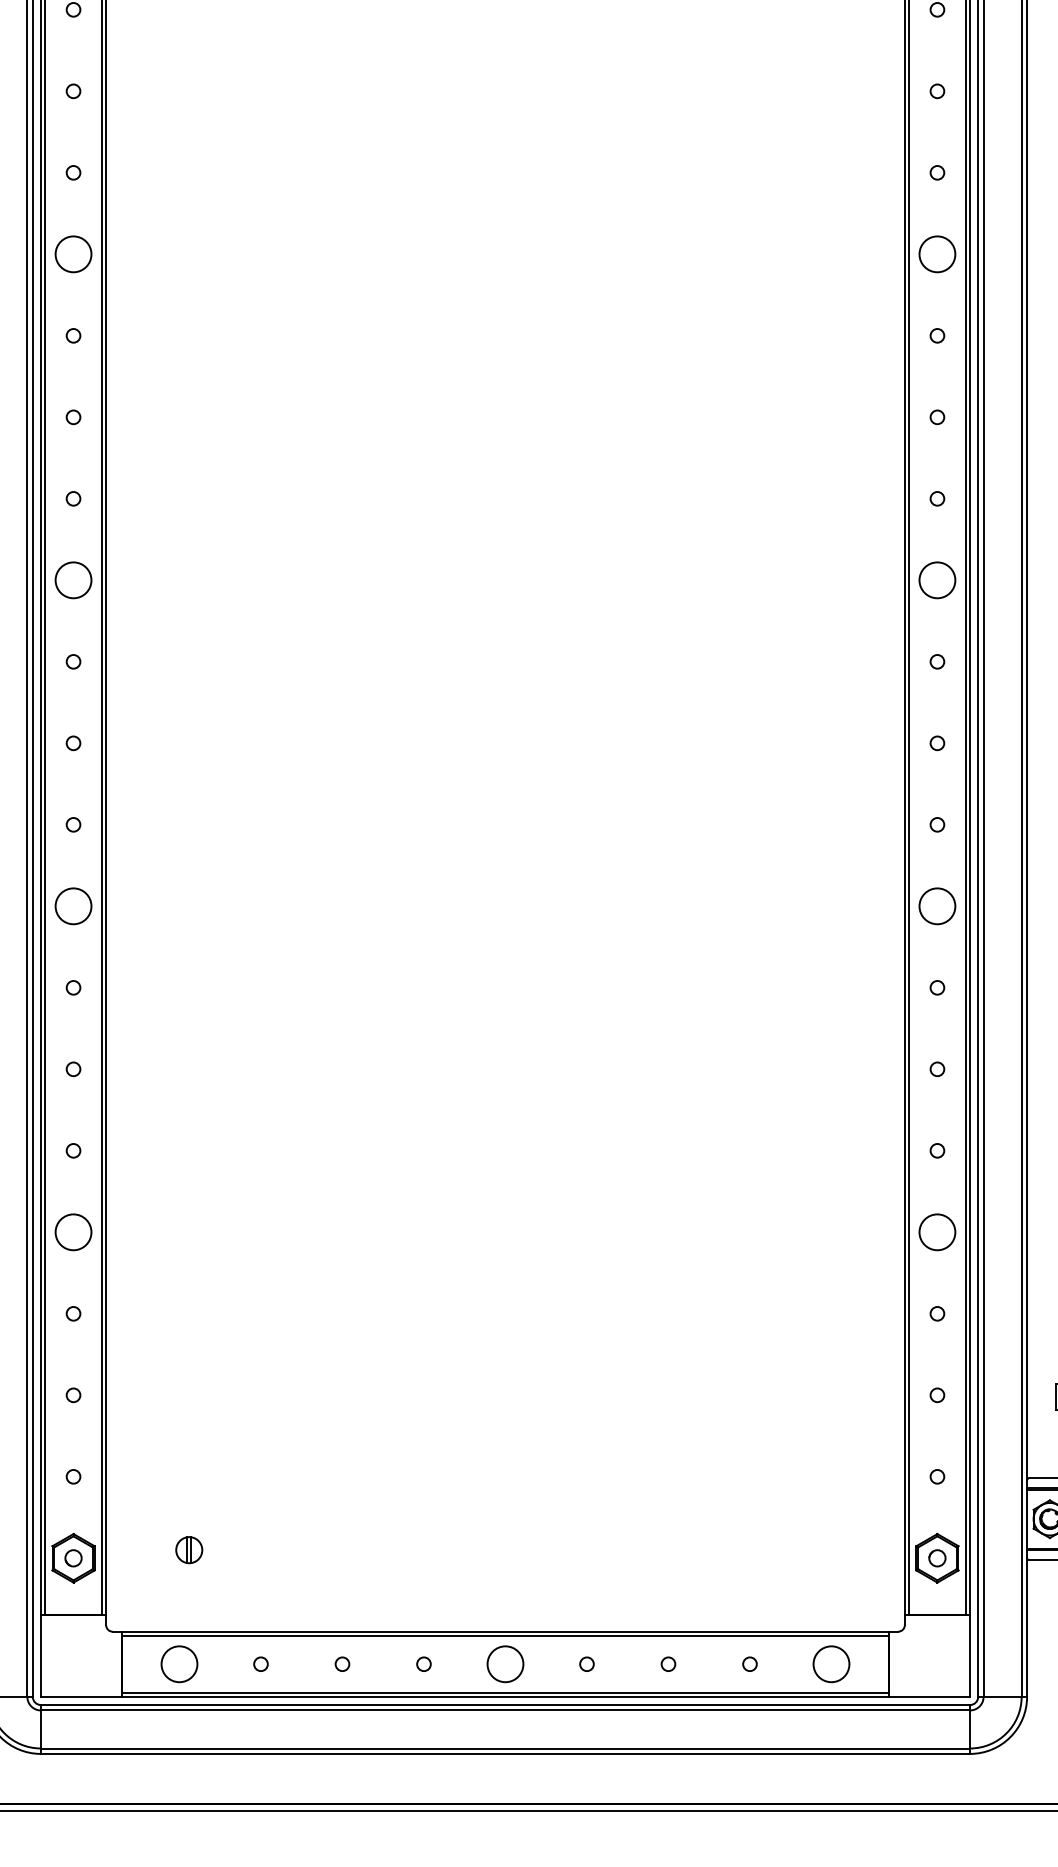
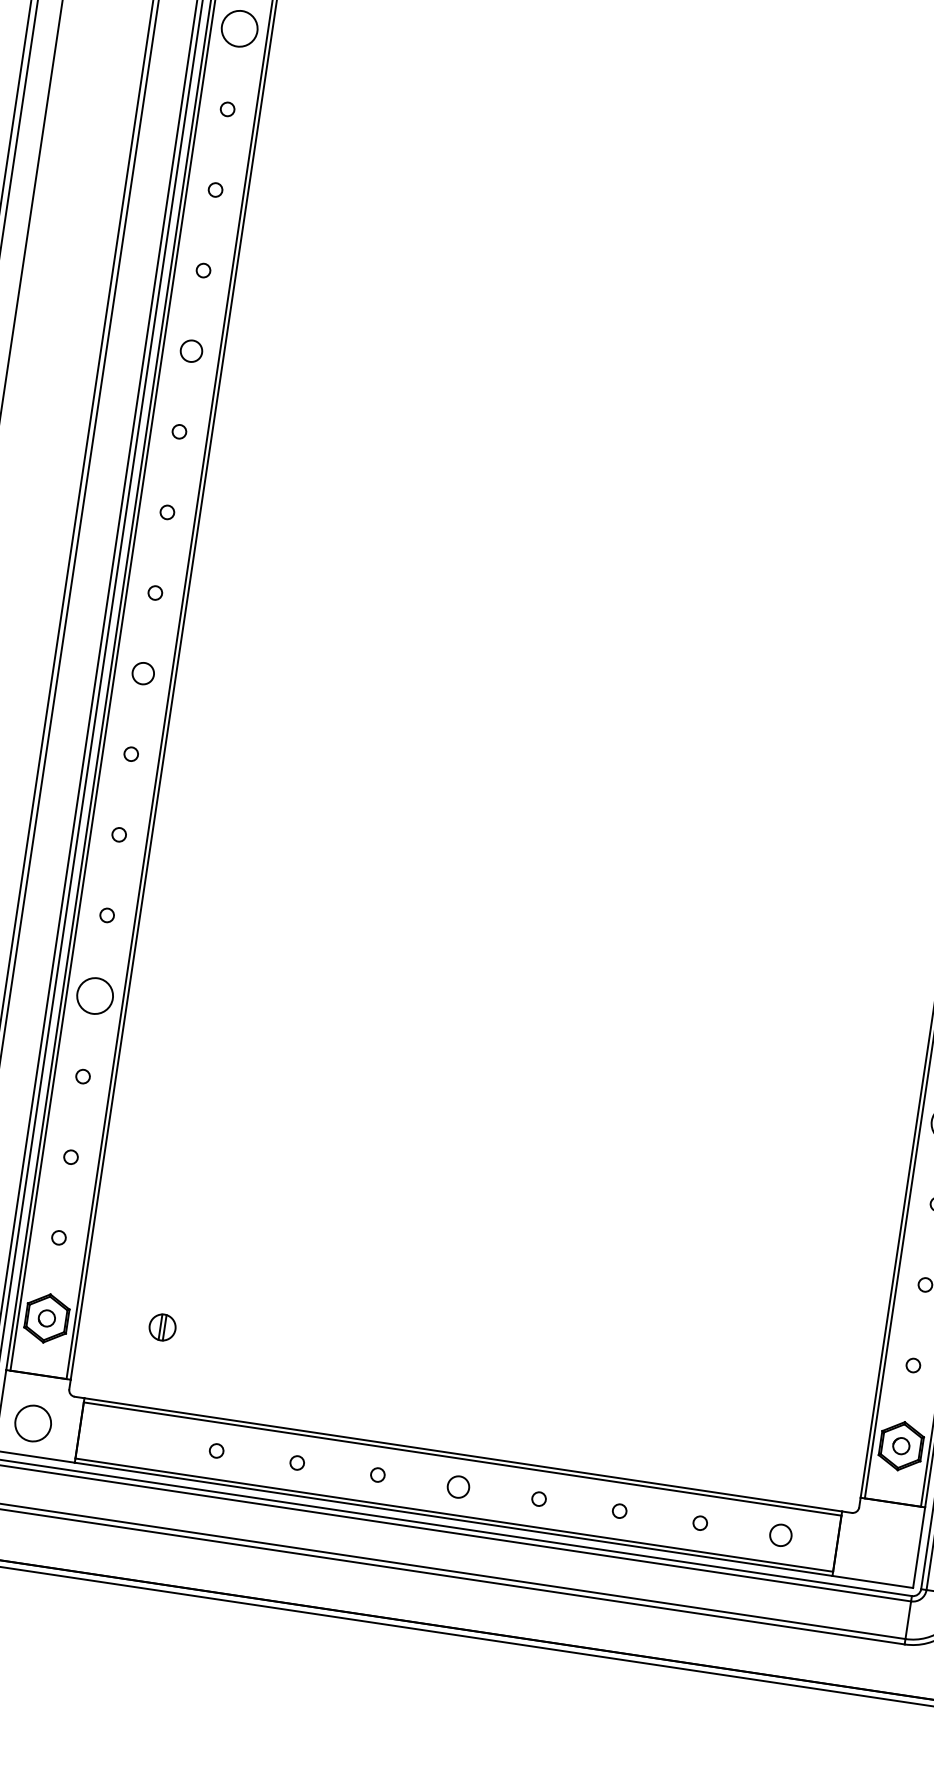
circle: (73, 580) -> (191, 351), size x0.6
circle: (73, 906) -> (143, 673), size x0.6
circle: (179, 1664) -> (33, 1423), moved
circle: (505, 1664) -> (458, 1487), size x0.6
circle: (831, 1664) -> (780, 1535), size x0.6

